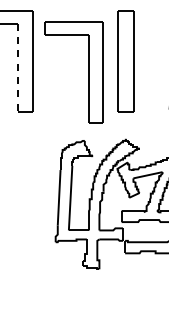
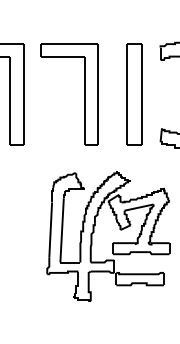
part: (126, 61) -> (134, 94), moved
line: (17, 68) -> (9, 101), dashed -> solid
part: (89, 72) -> (84, 94), moved

